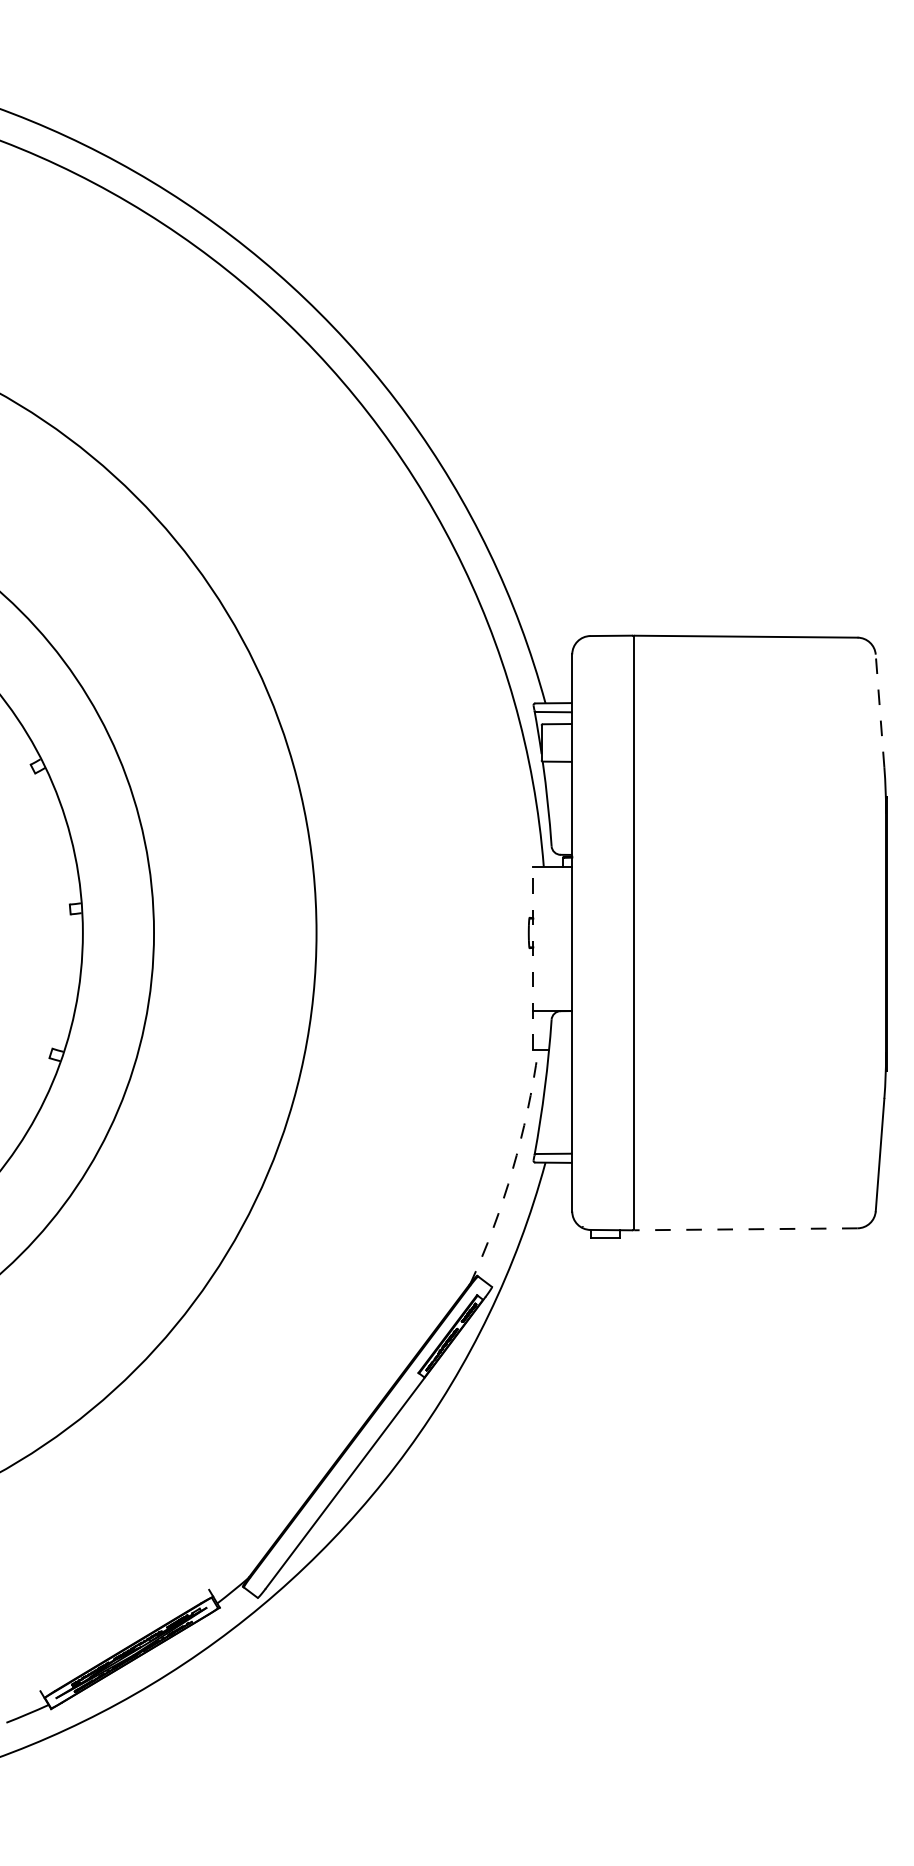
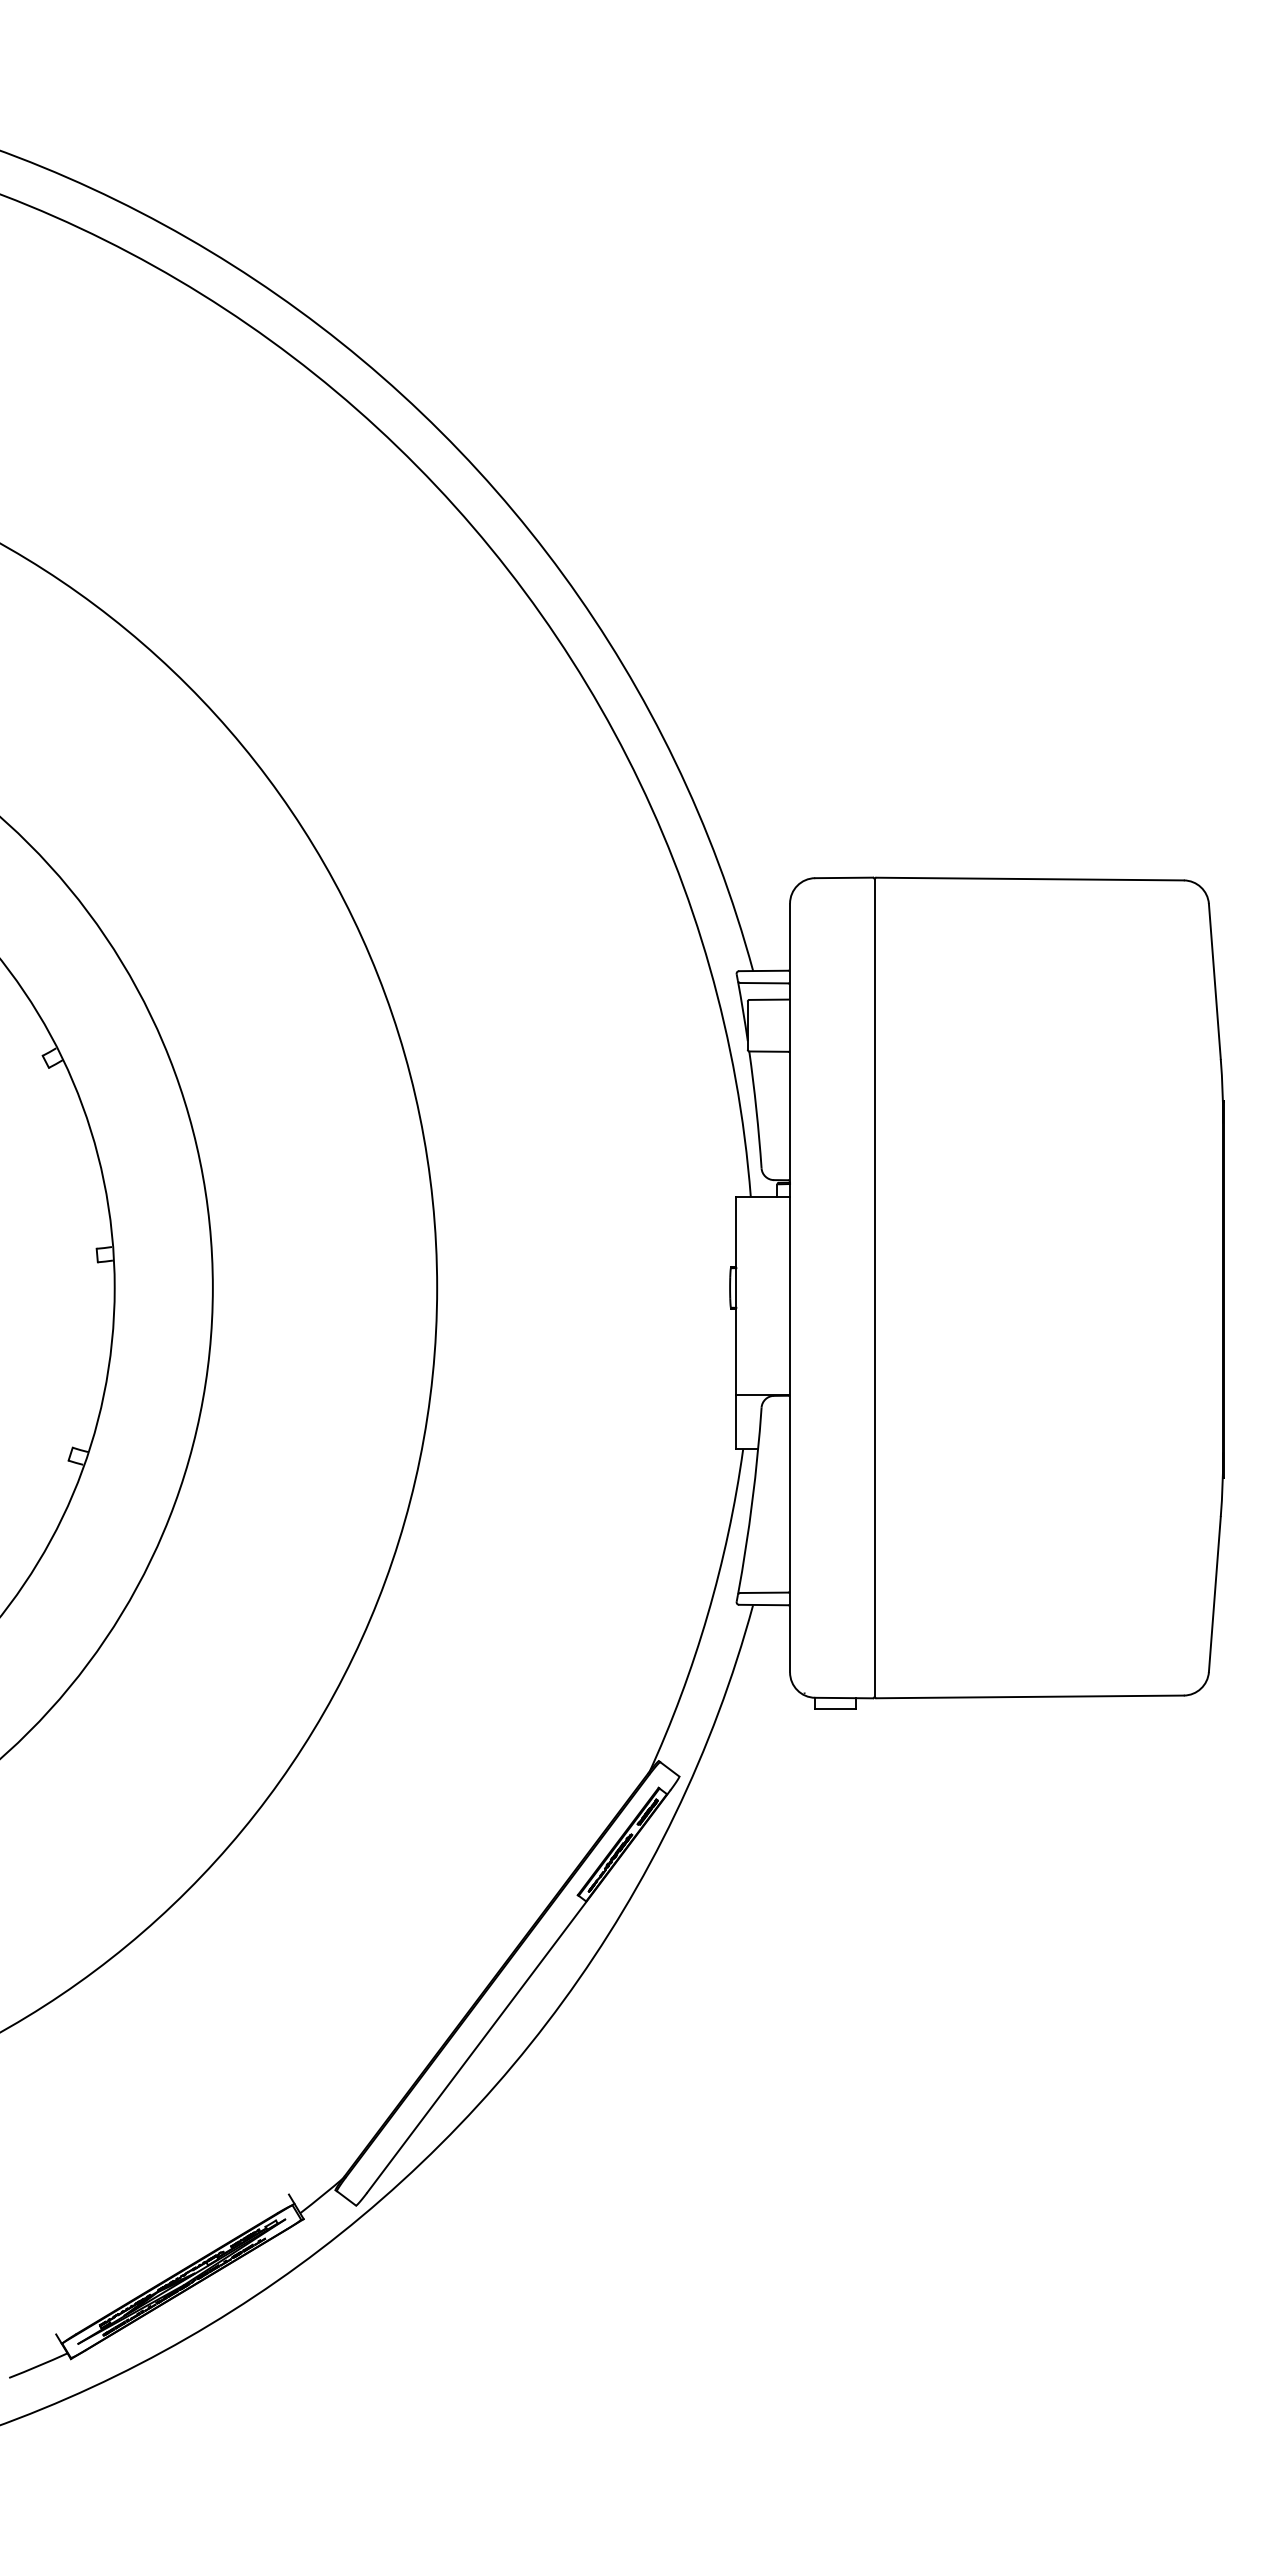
line: (879, 710) -> (1214, 981), dashed -> solid
line: (533, 957) -> (736, 1322), dashed -> solid
arc: (512, 1170) -> (707, 1615), dashed -> solid
line: (746, 1228) -> (1030, 1696), dashed -> solid

